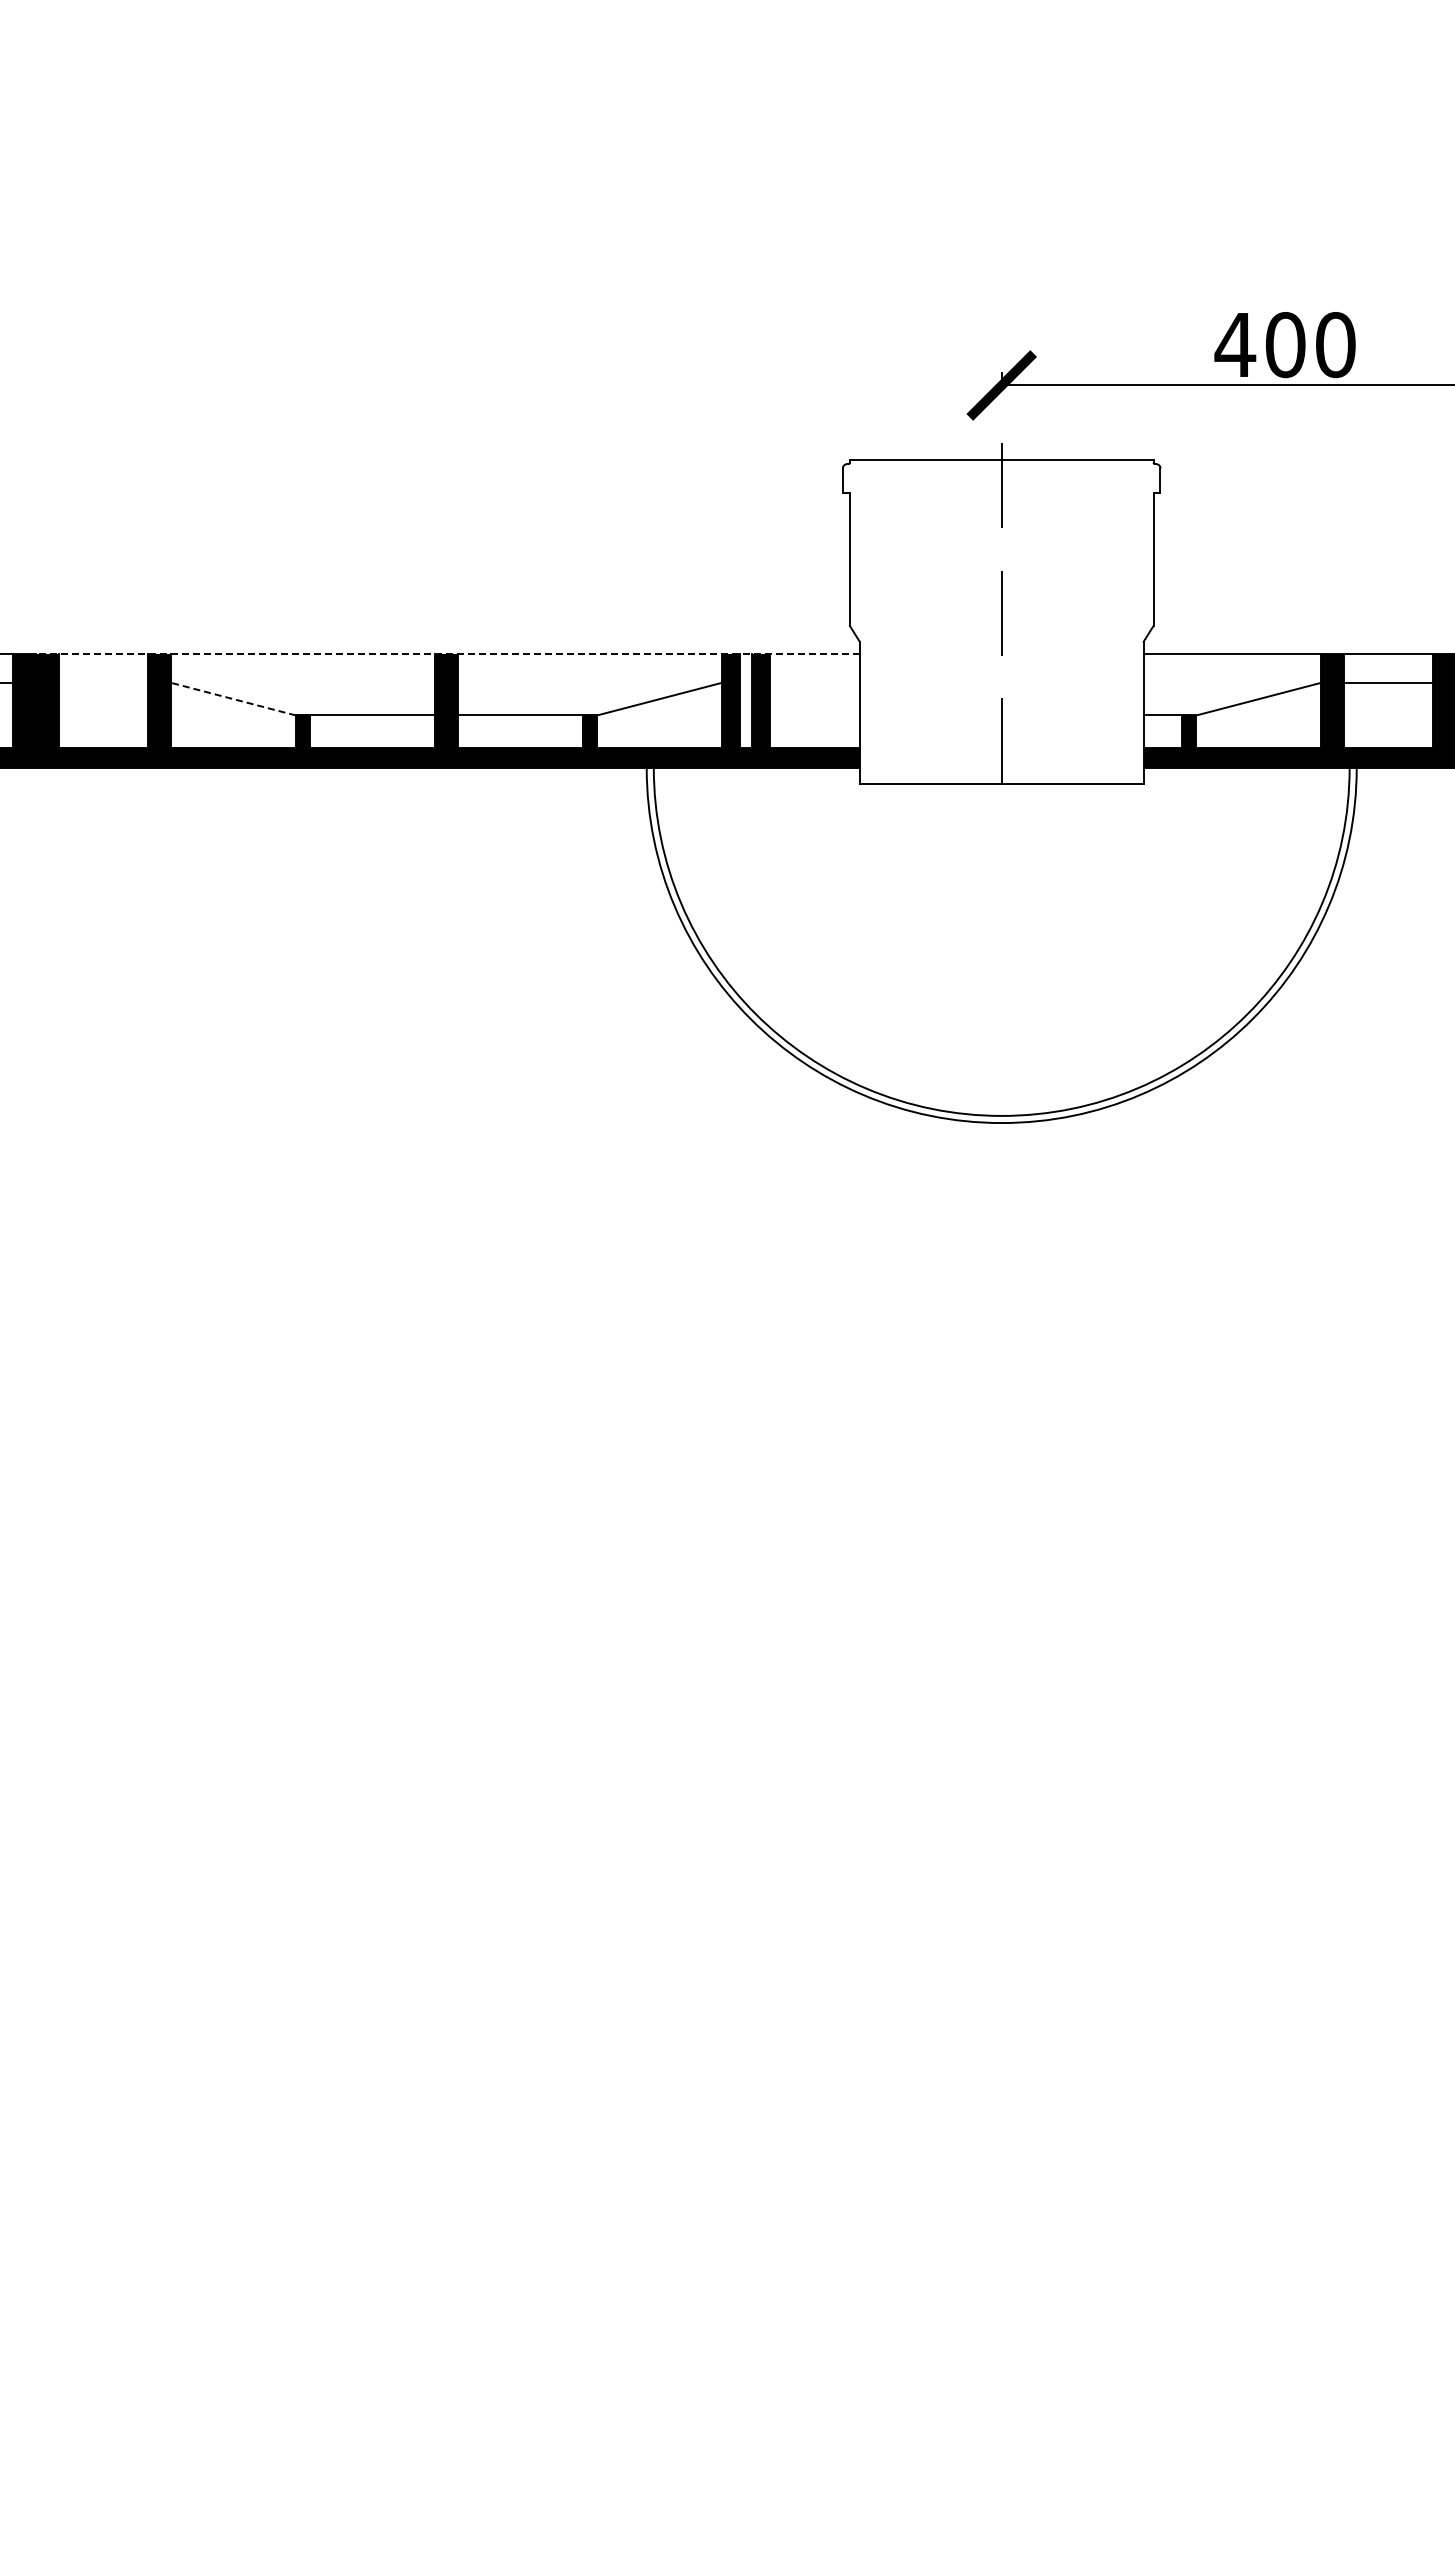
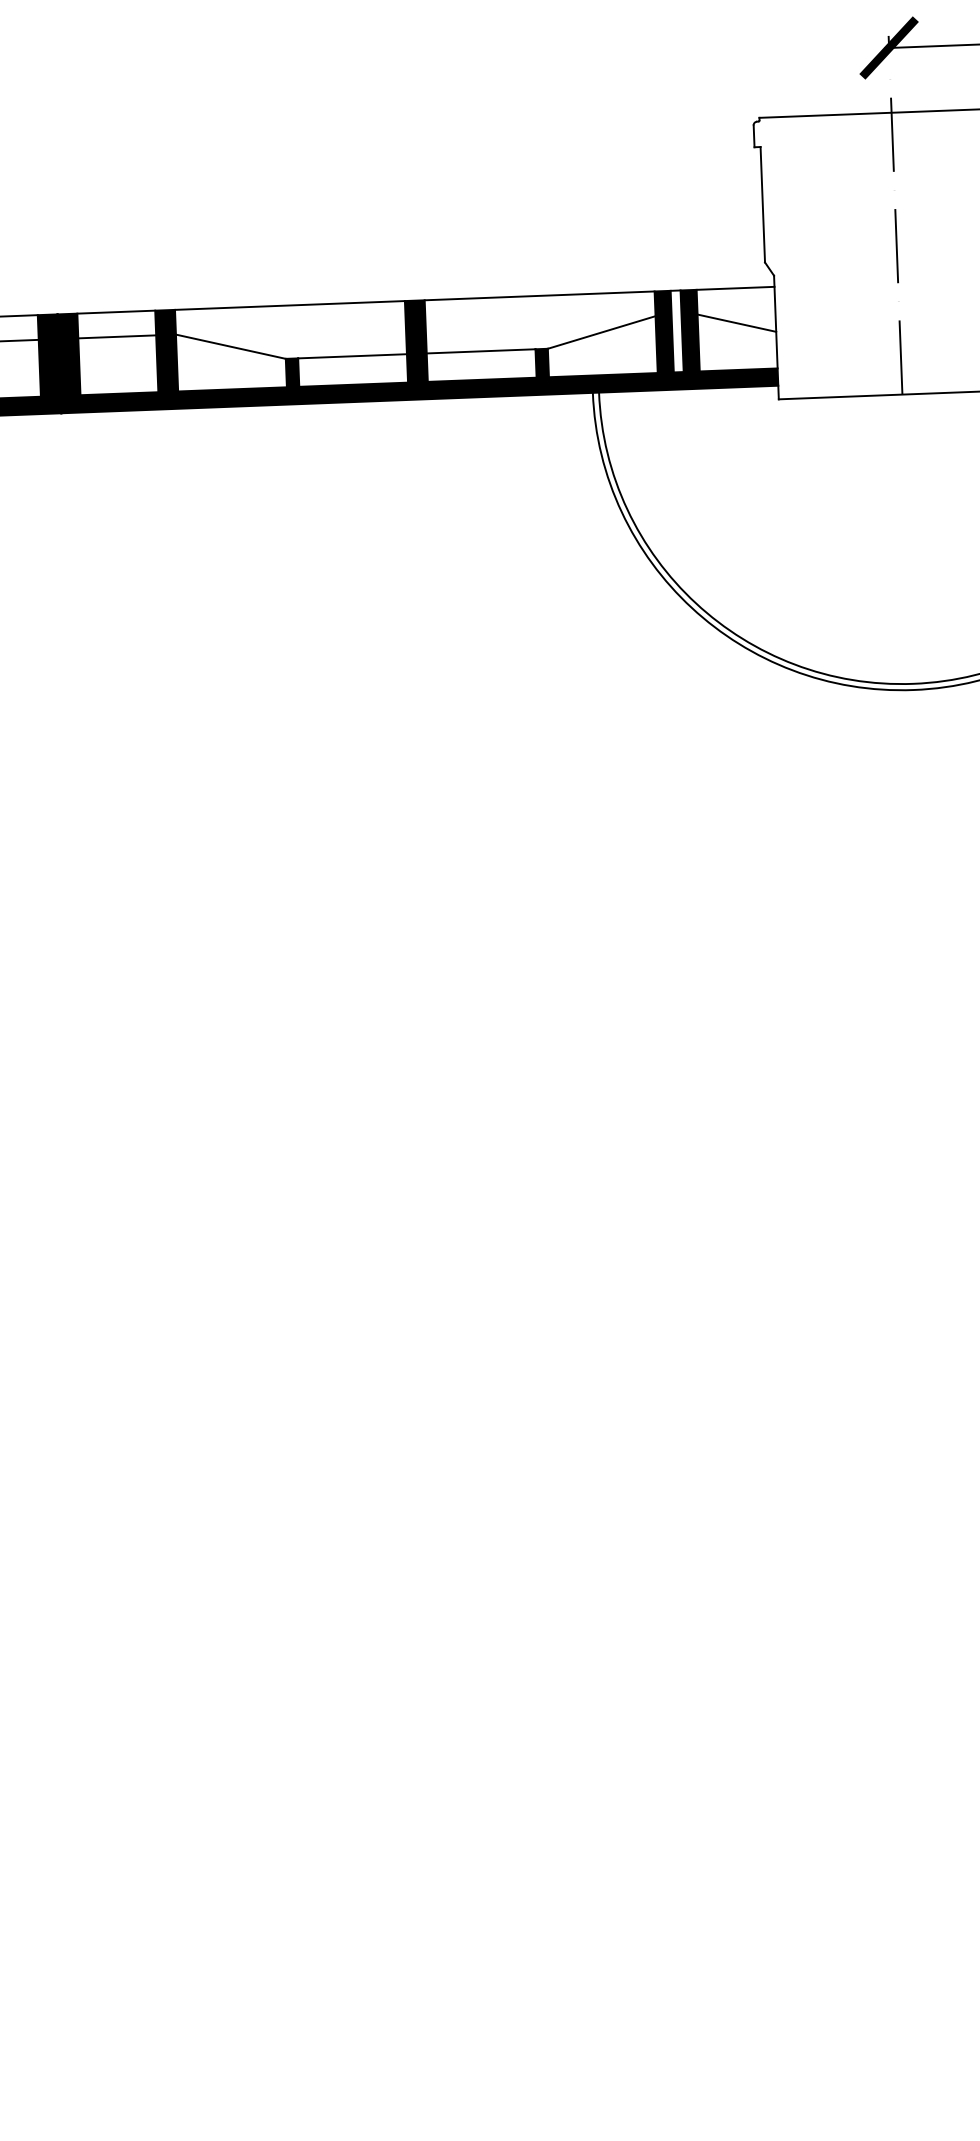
line: (447, 654) -> (415, 300), dashed -> solid
line: (103, 682) -> (117, 336), added
line: (814, 694) -> (736, 323), added
line: (233, 699) -> (230, 347), dashed -> solid

